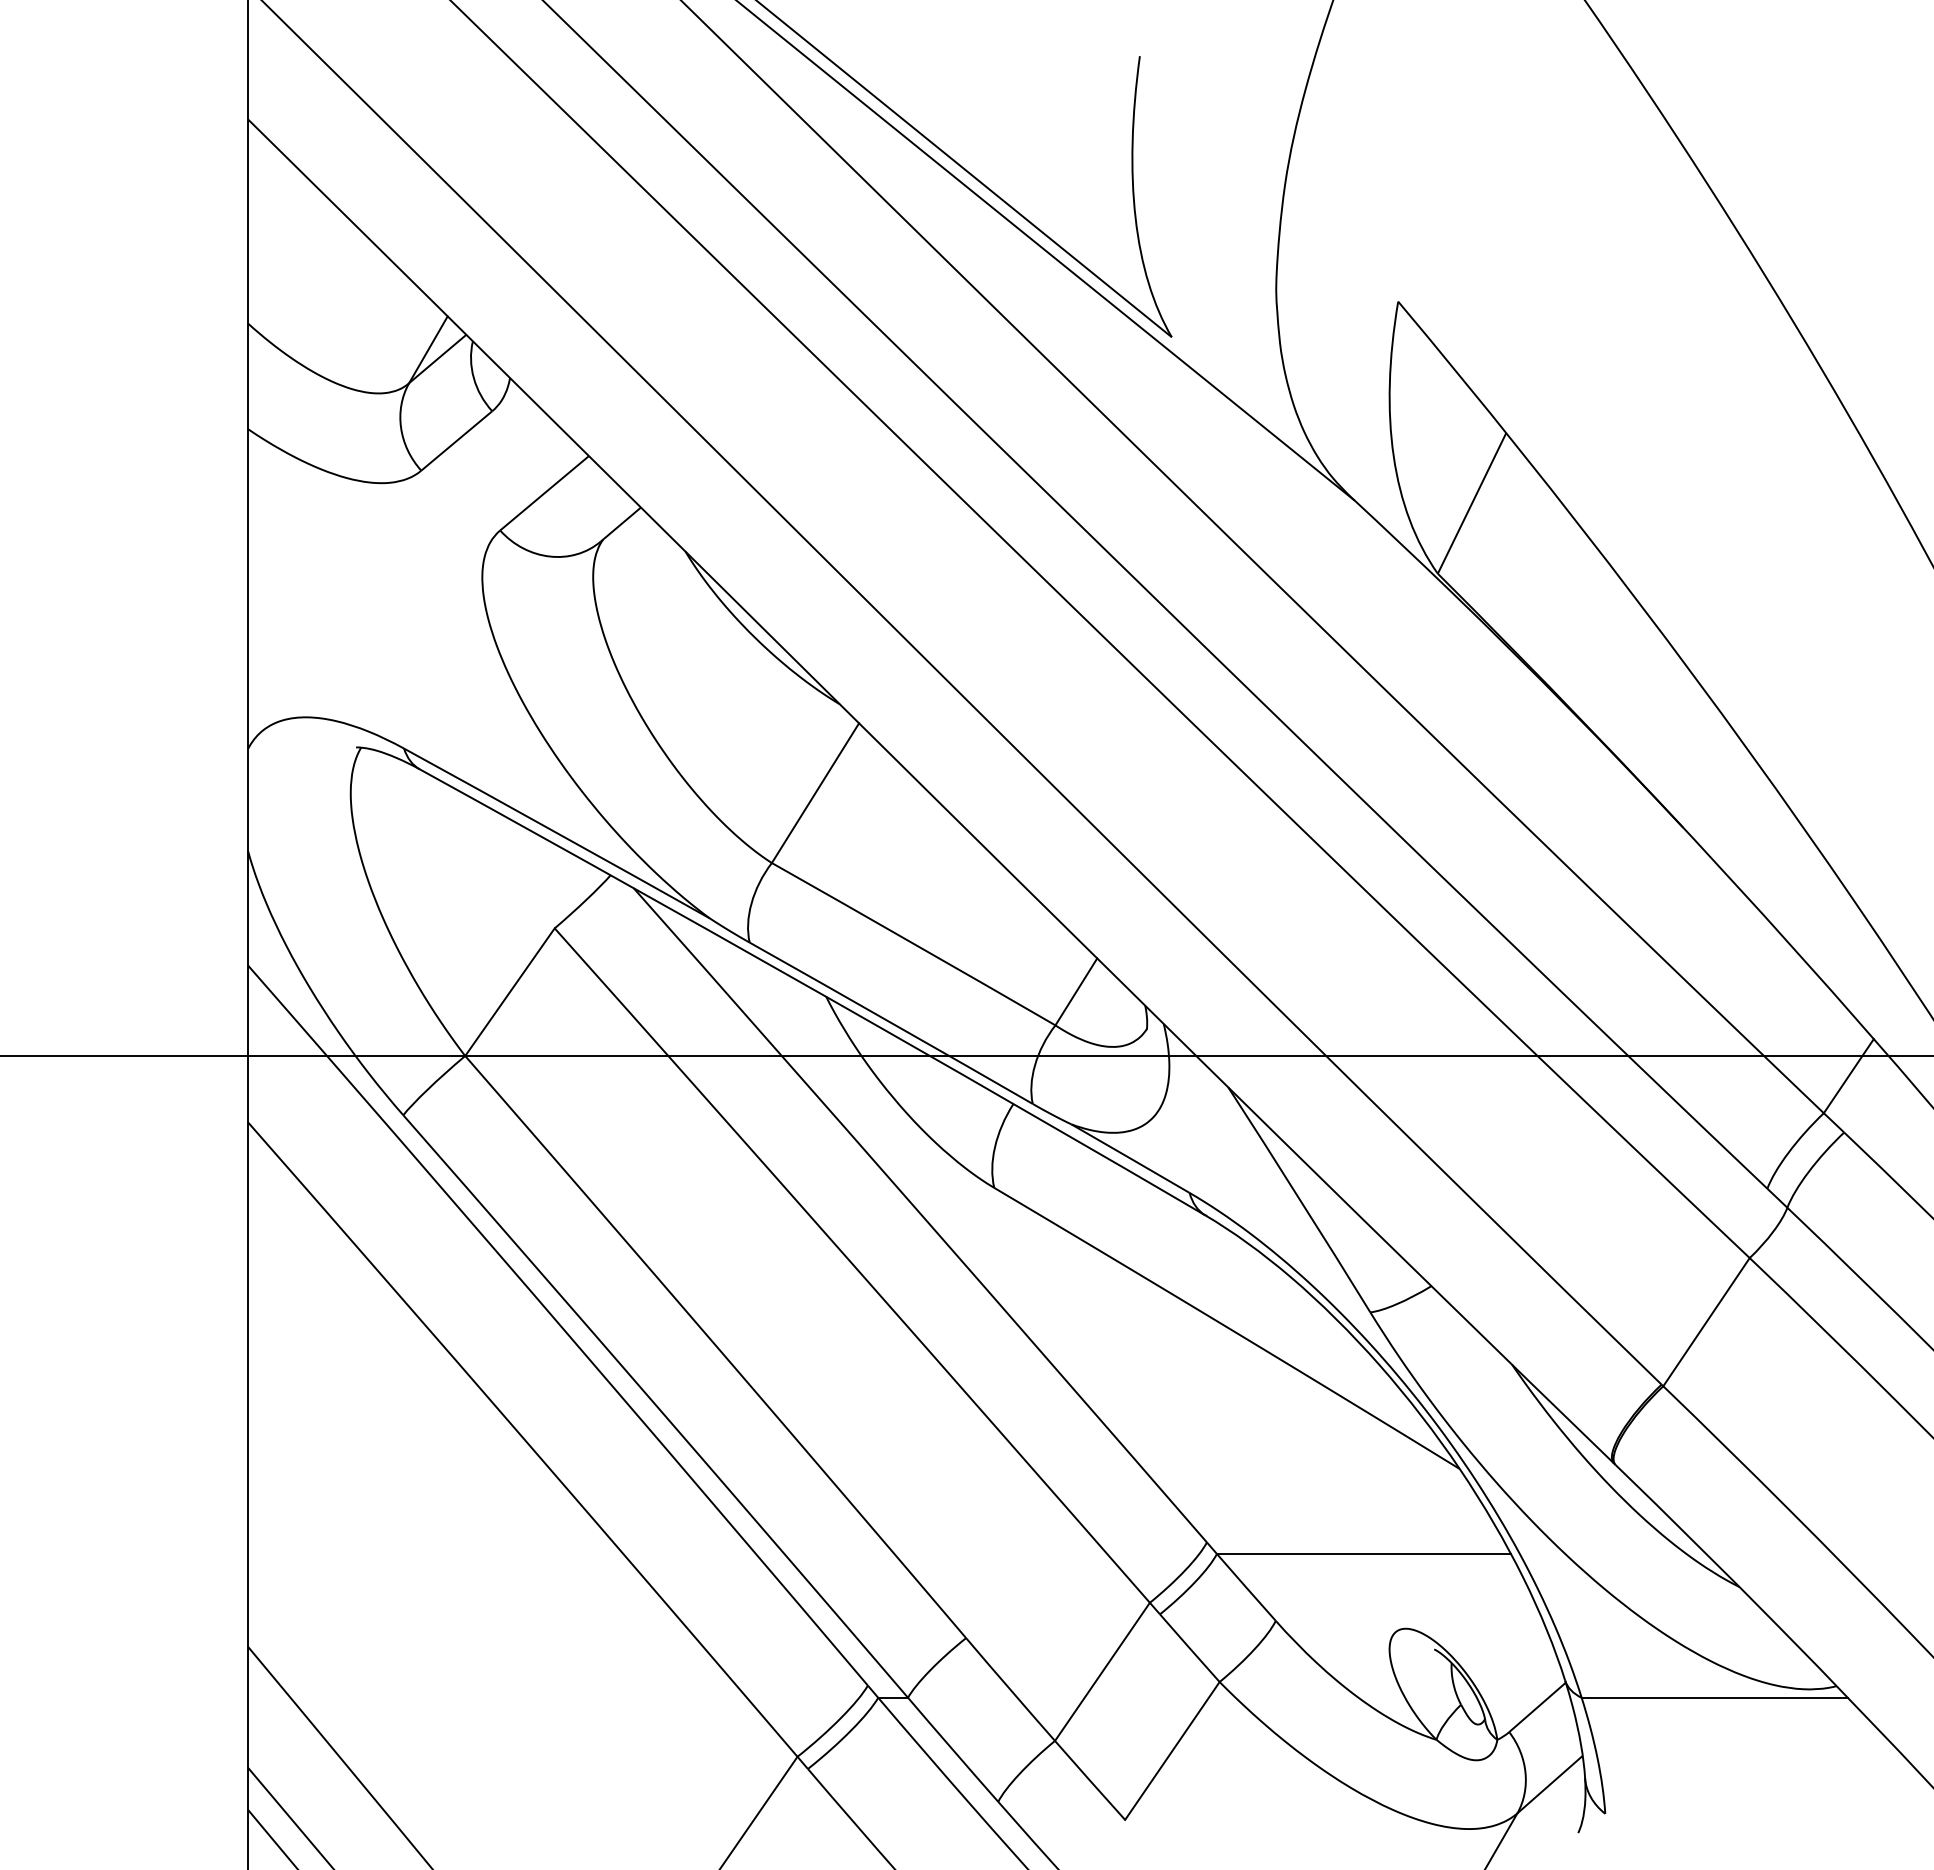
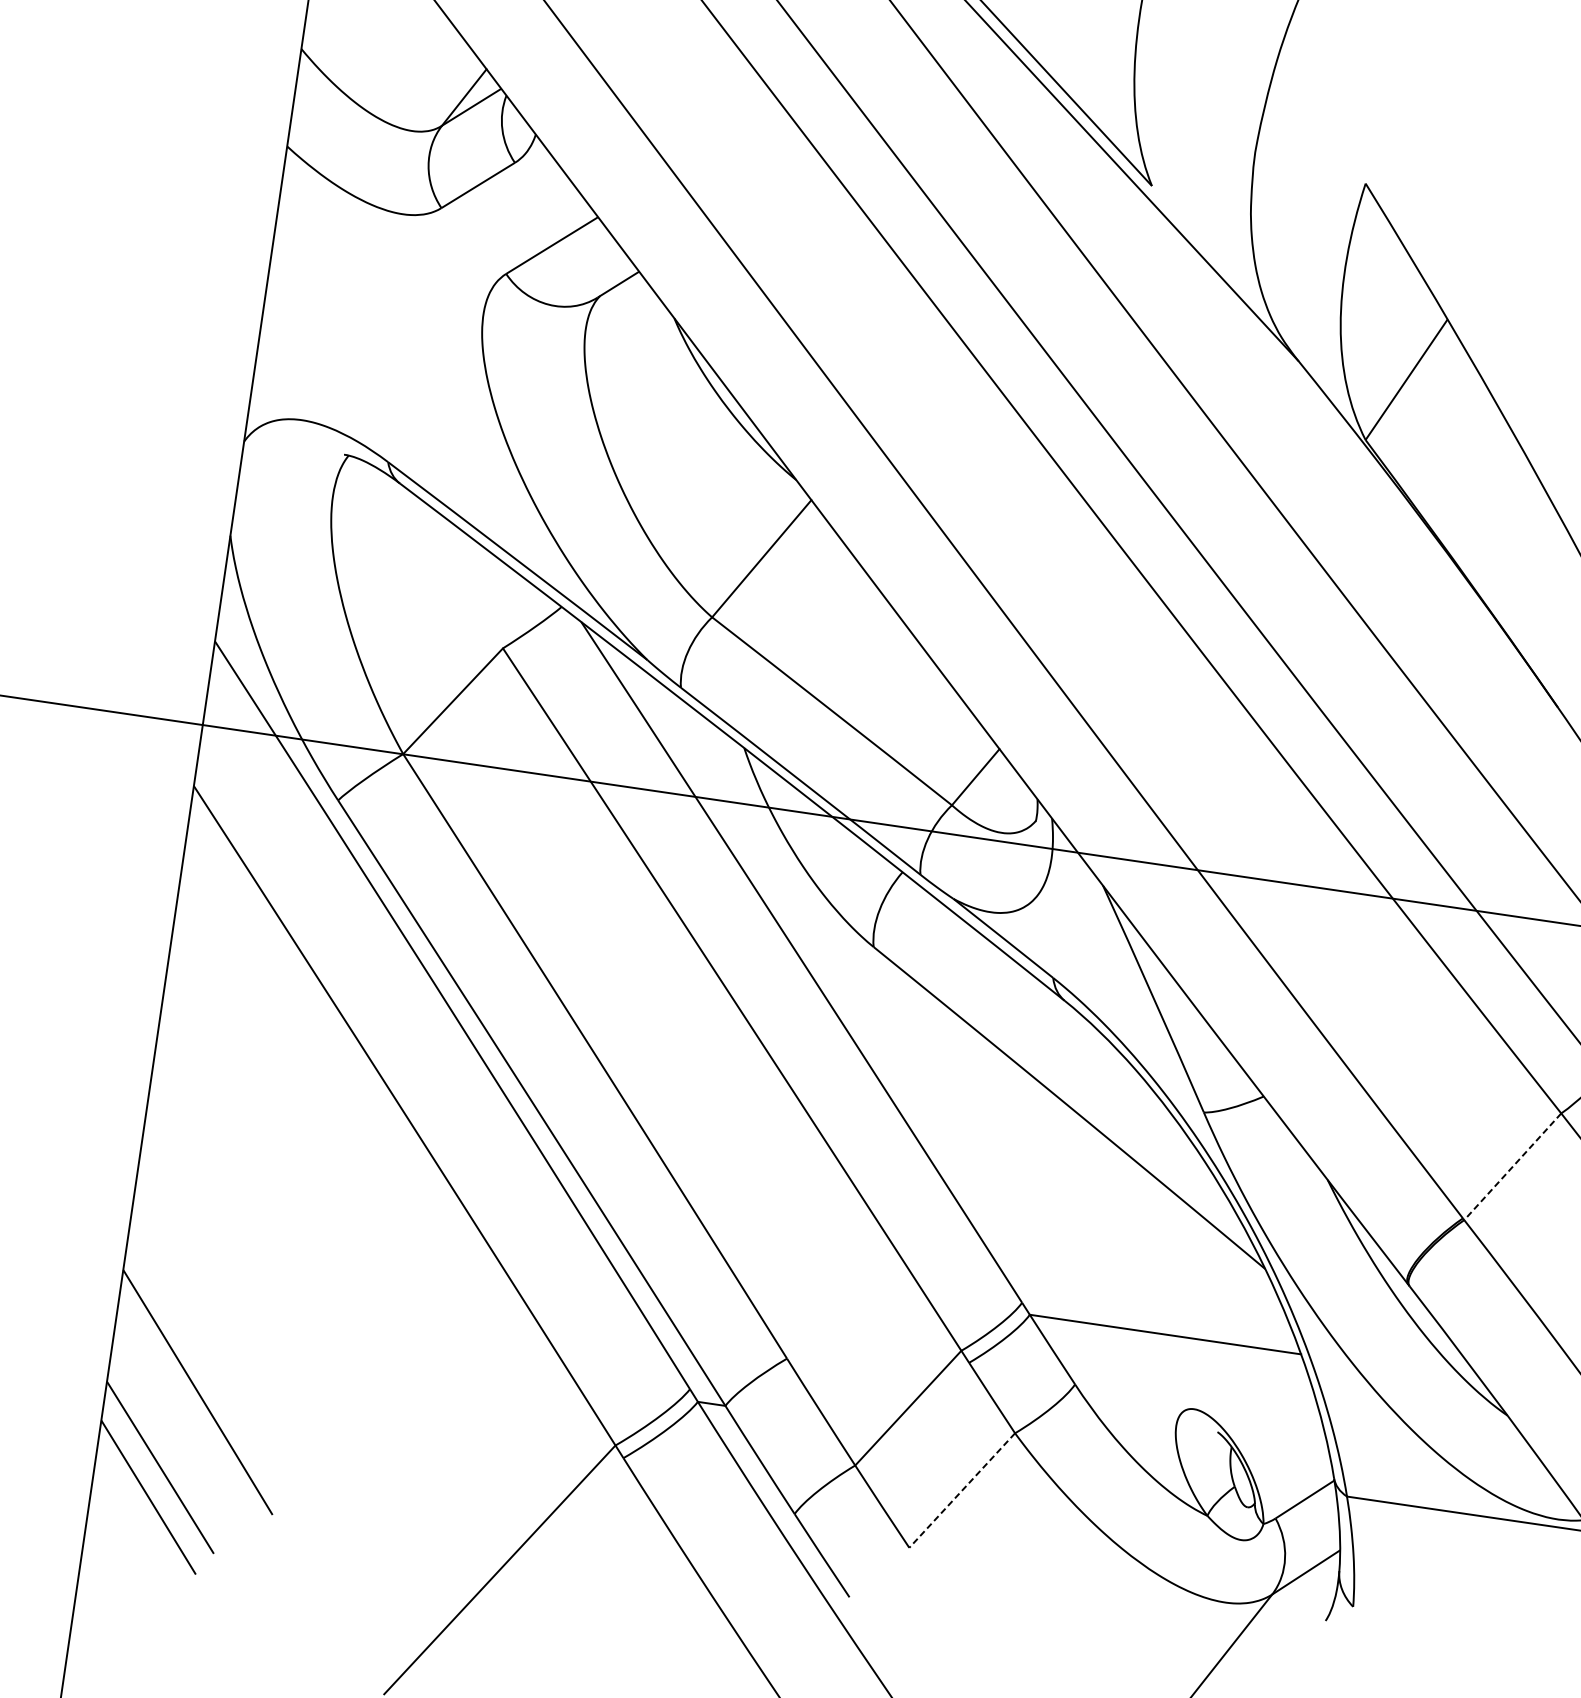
line: (1706, 1322) -> (1512, 1167), solid -> dashed
line: (1172, 1750) -> (962, 1490), solid -> dashed

